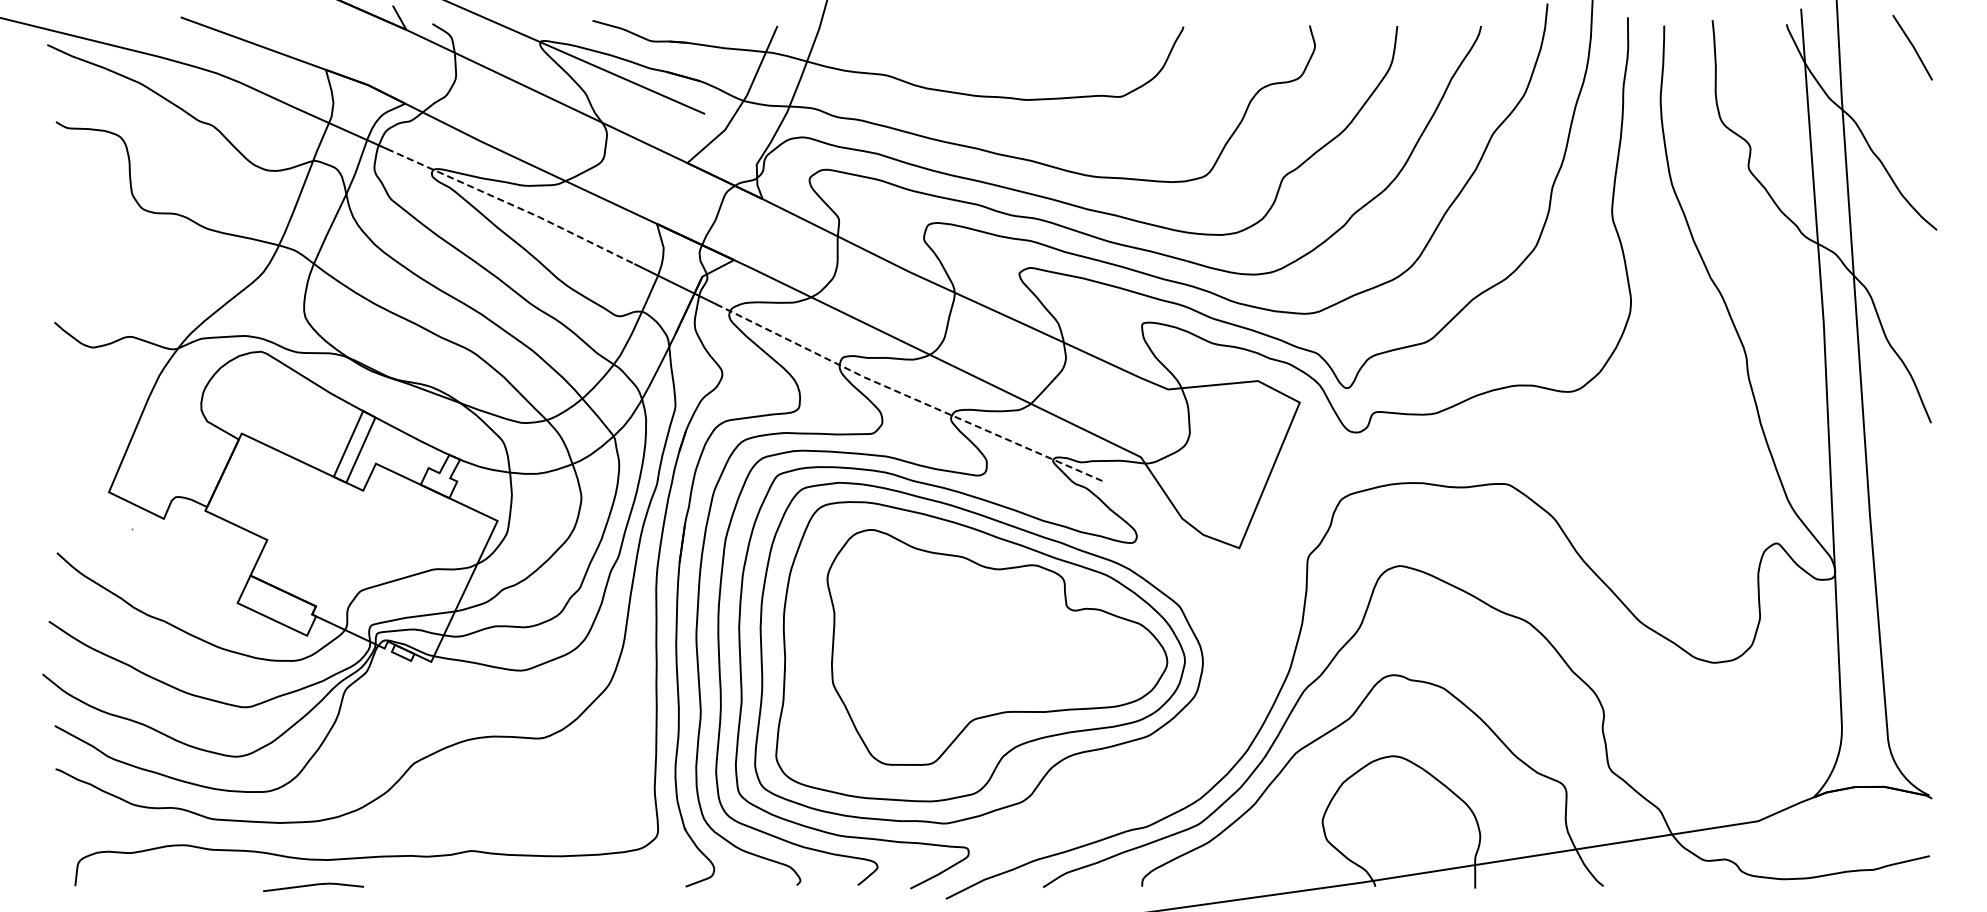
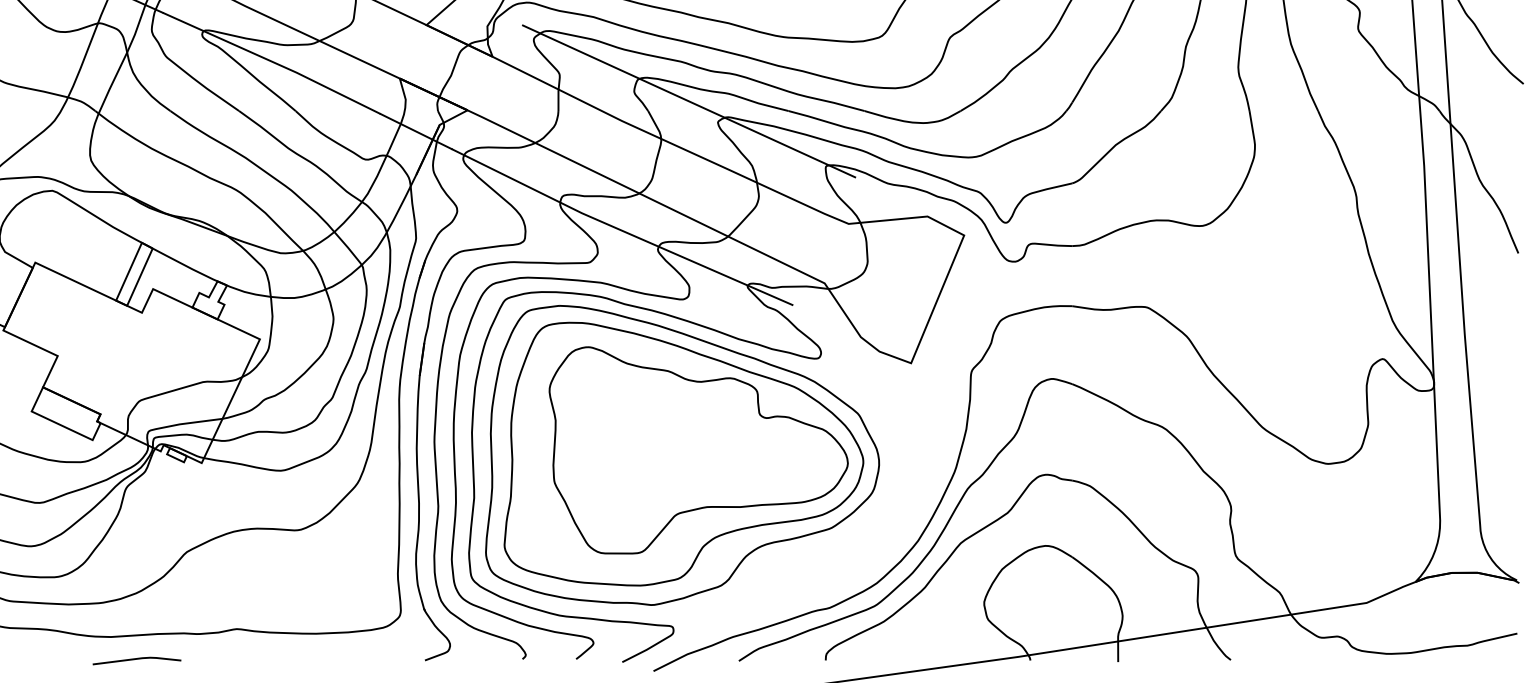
line: (512, 205) -> (273, 62), dashed -> solid
line: (986, 249) -> (689, 101), added
line: (908, 396) -> (620, 230), dashed -> solid
line: (313, 885) -> (136, 659), moved

